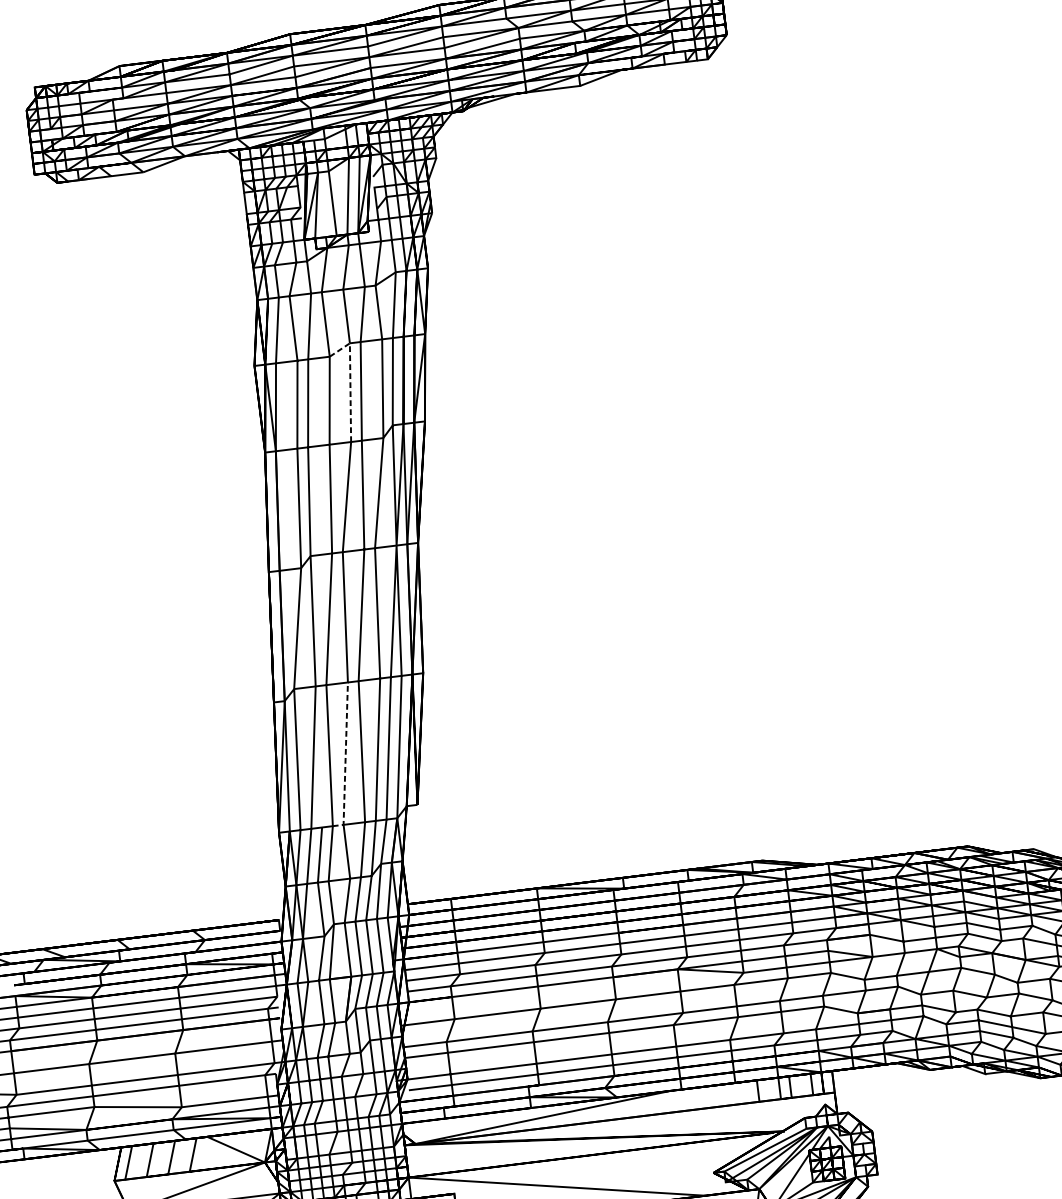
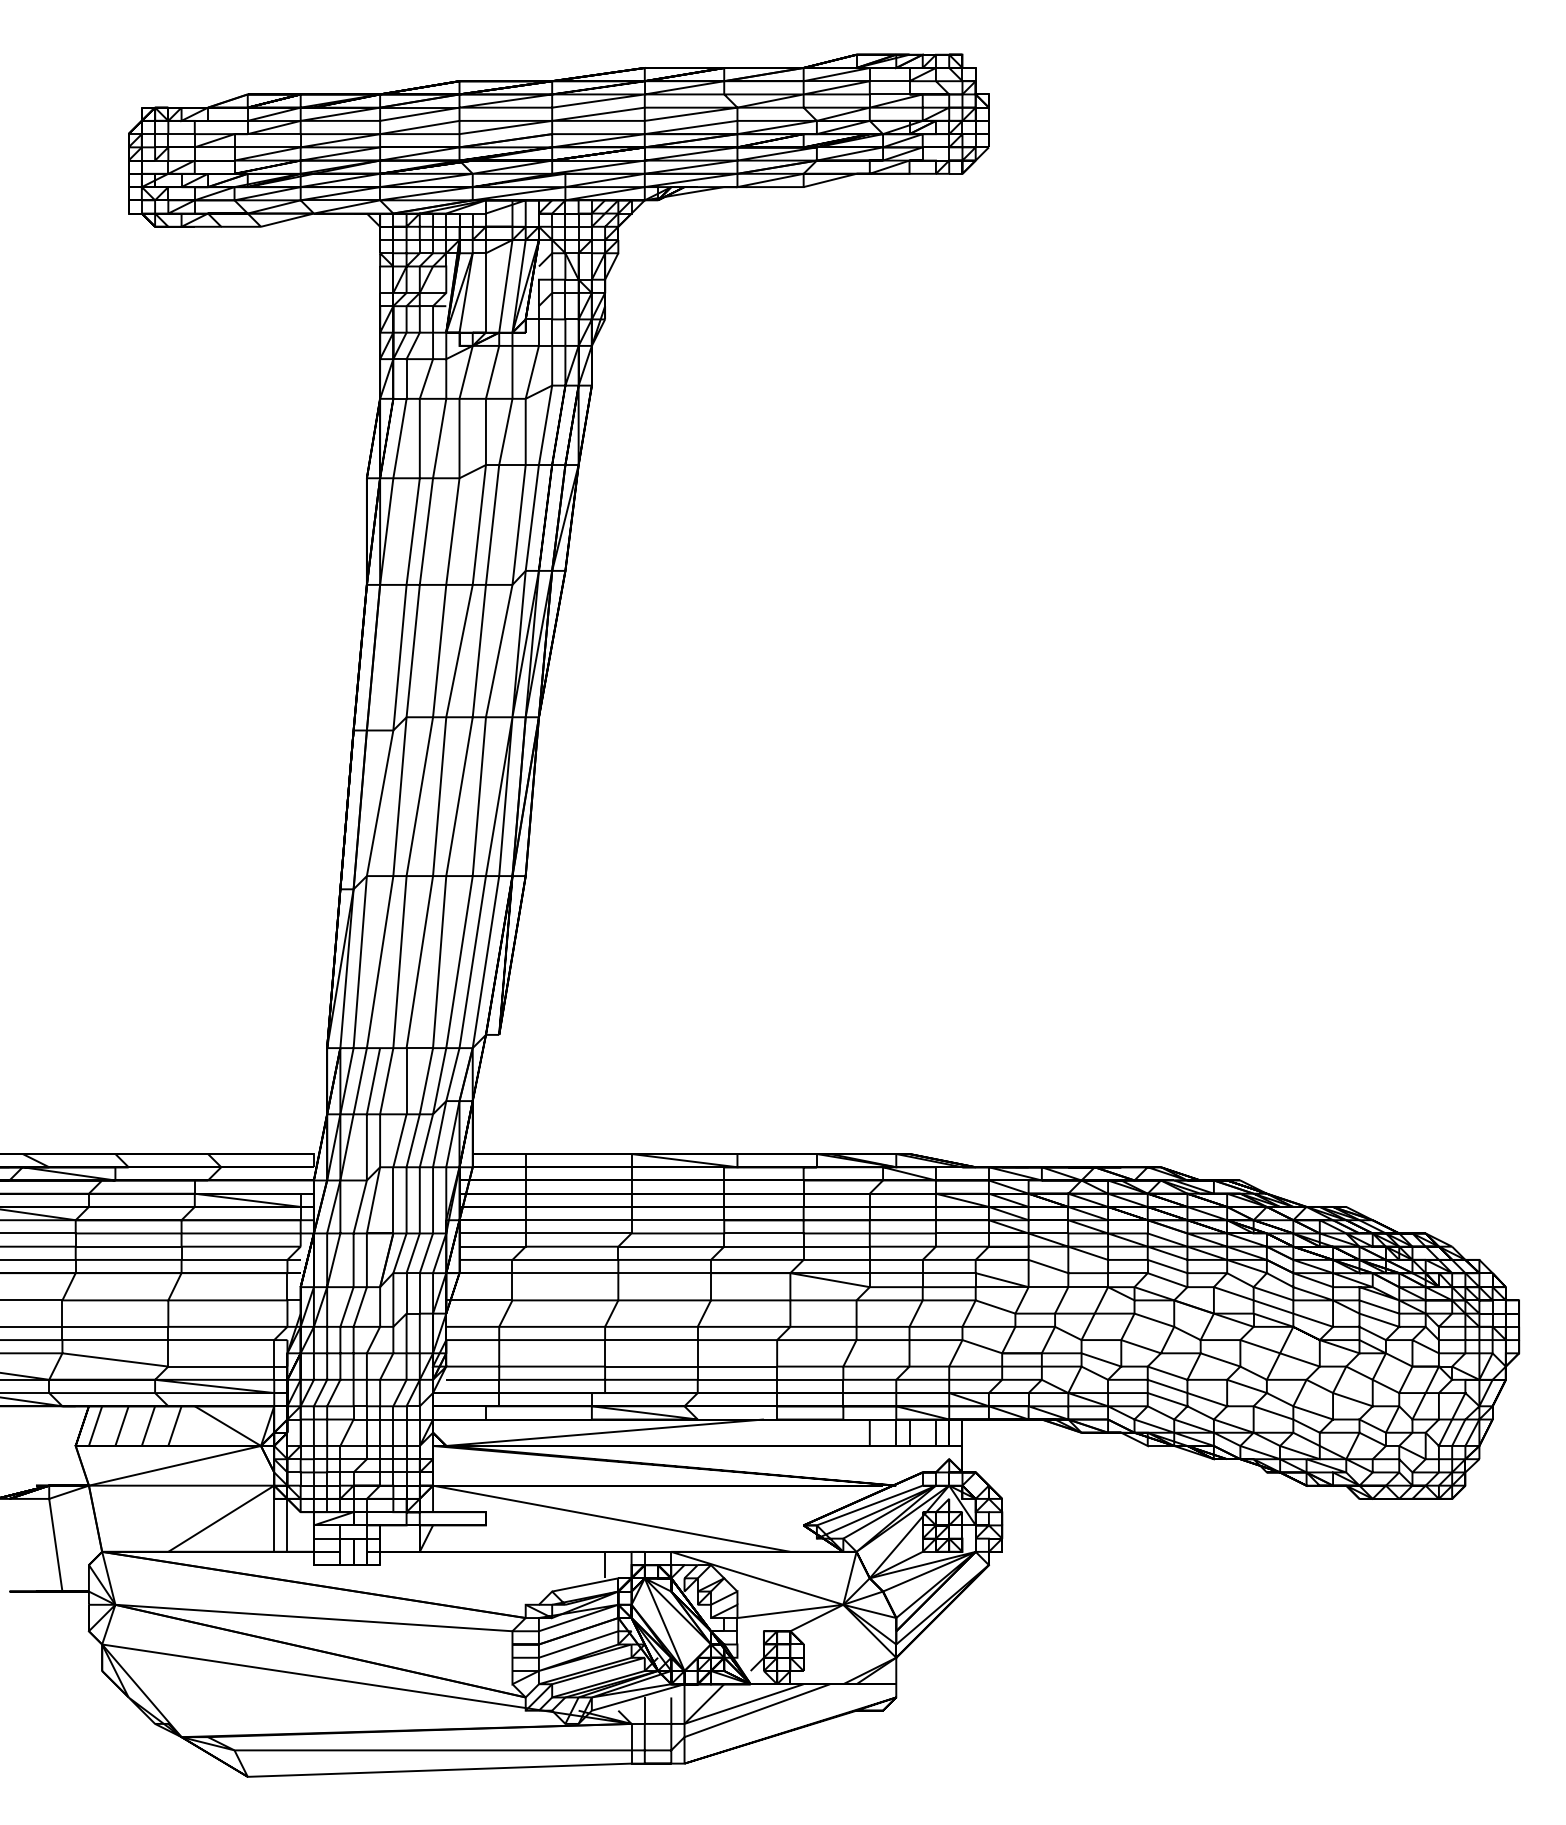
line: (350, 379) -> (481, 509), dashed -> solid
line: (345, 759) -> (418, 969), dashed -> solid

